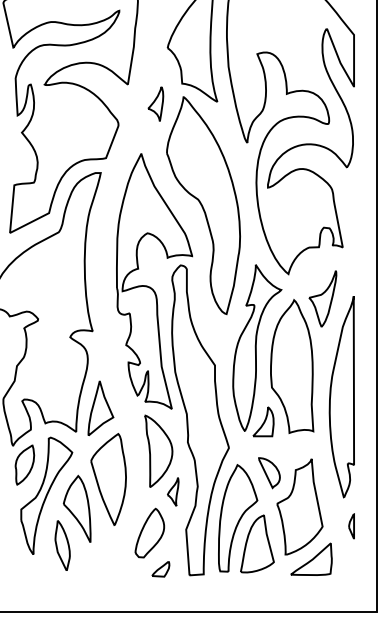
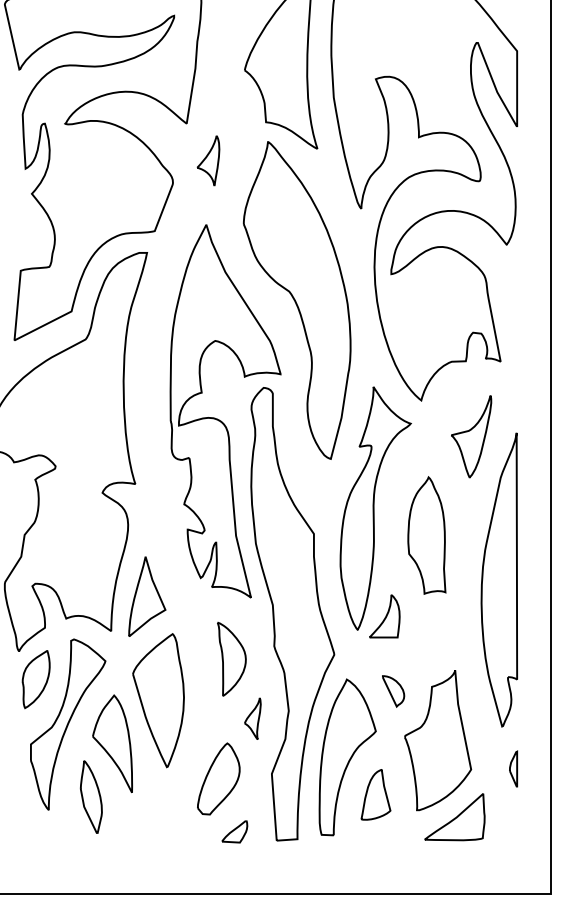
part: (155, 103) -> (208, 160), moved
part: (292, 366) -> (427, 535), size x0.6
part: (158, 450) -> (231, 658), size x0.7
part: (269, 473) -> (393, 691), size x0.7
part: (257, 543) -> (376, 794), size x0.6

